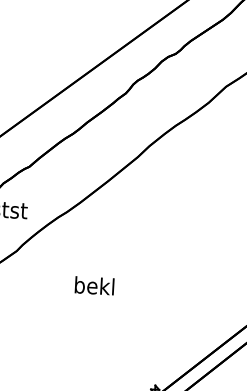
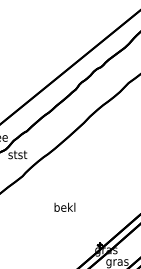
text: (93, 284) -> (64, 206), moved

